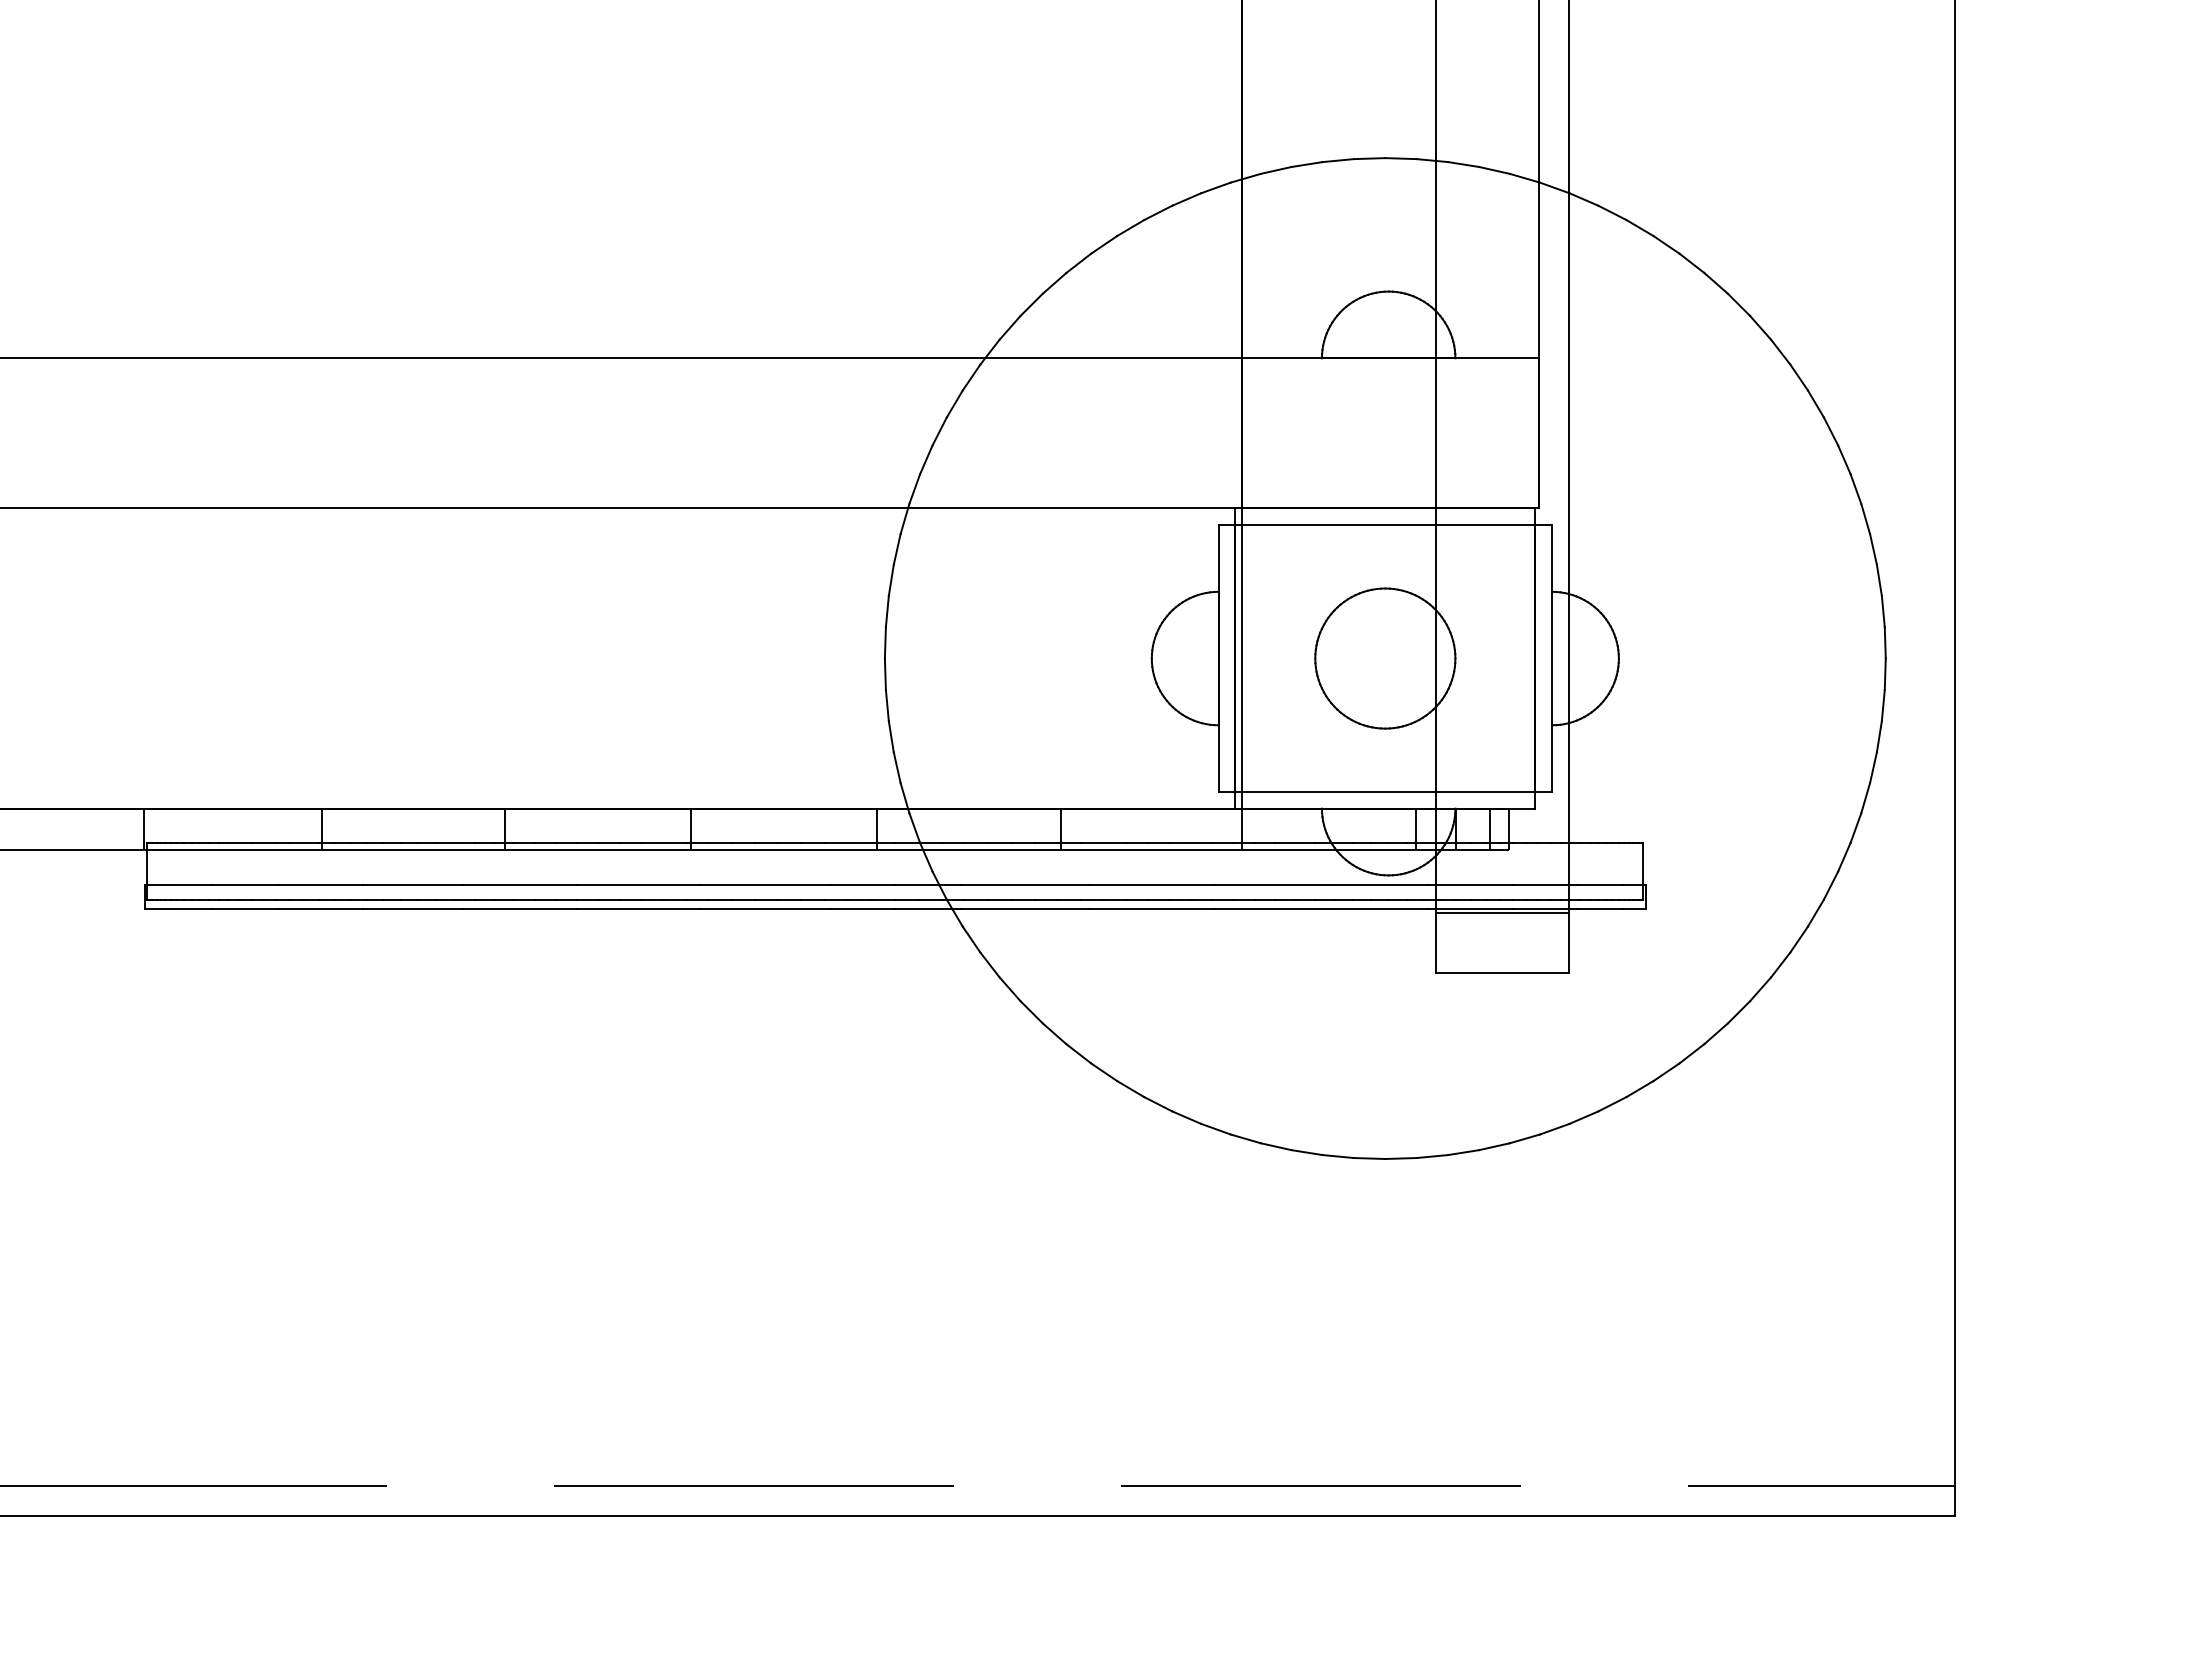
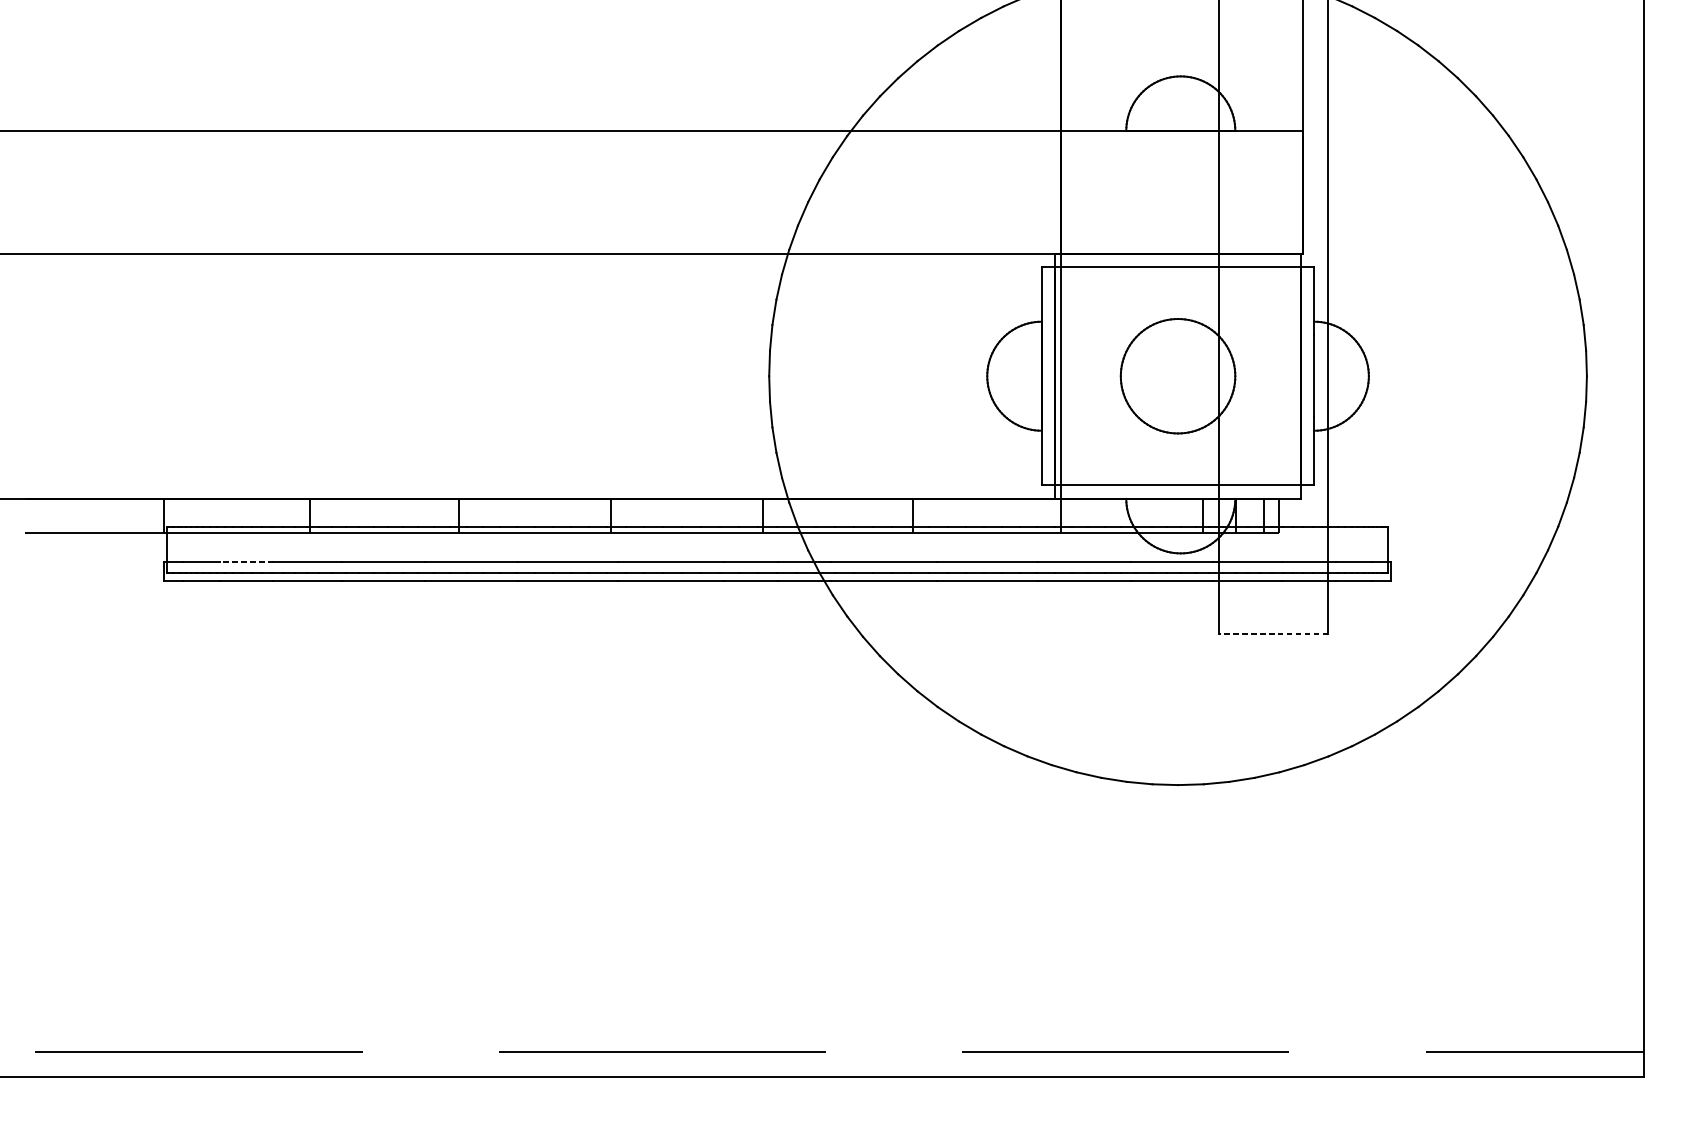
line: (245, 885) -> (246, 561), solid -> dashed
line: (1502, 912) -> (1273, 583), removed
line: (1502, 973) -> (1273, 633), solid -> dashed

